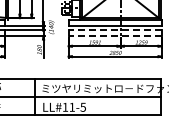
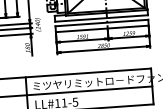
line: (114, 30) -> (101, 23), dashed -> solid
line: (114, 36) -> (101, 29), dashed -> solid

